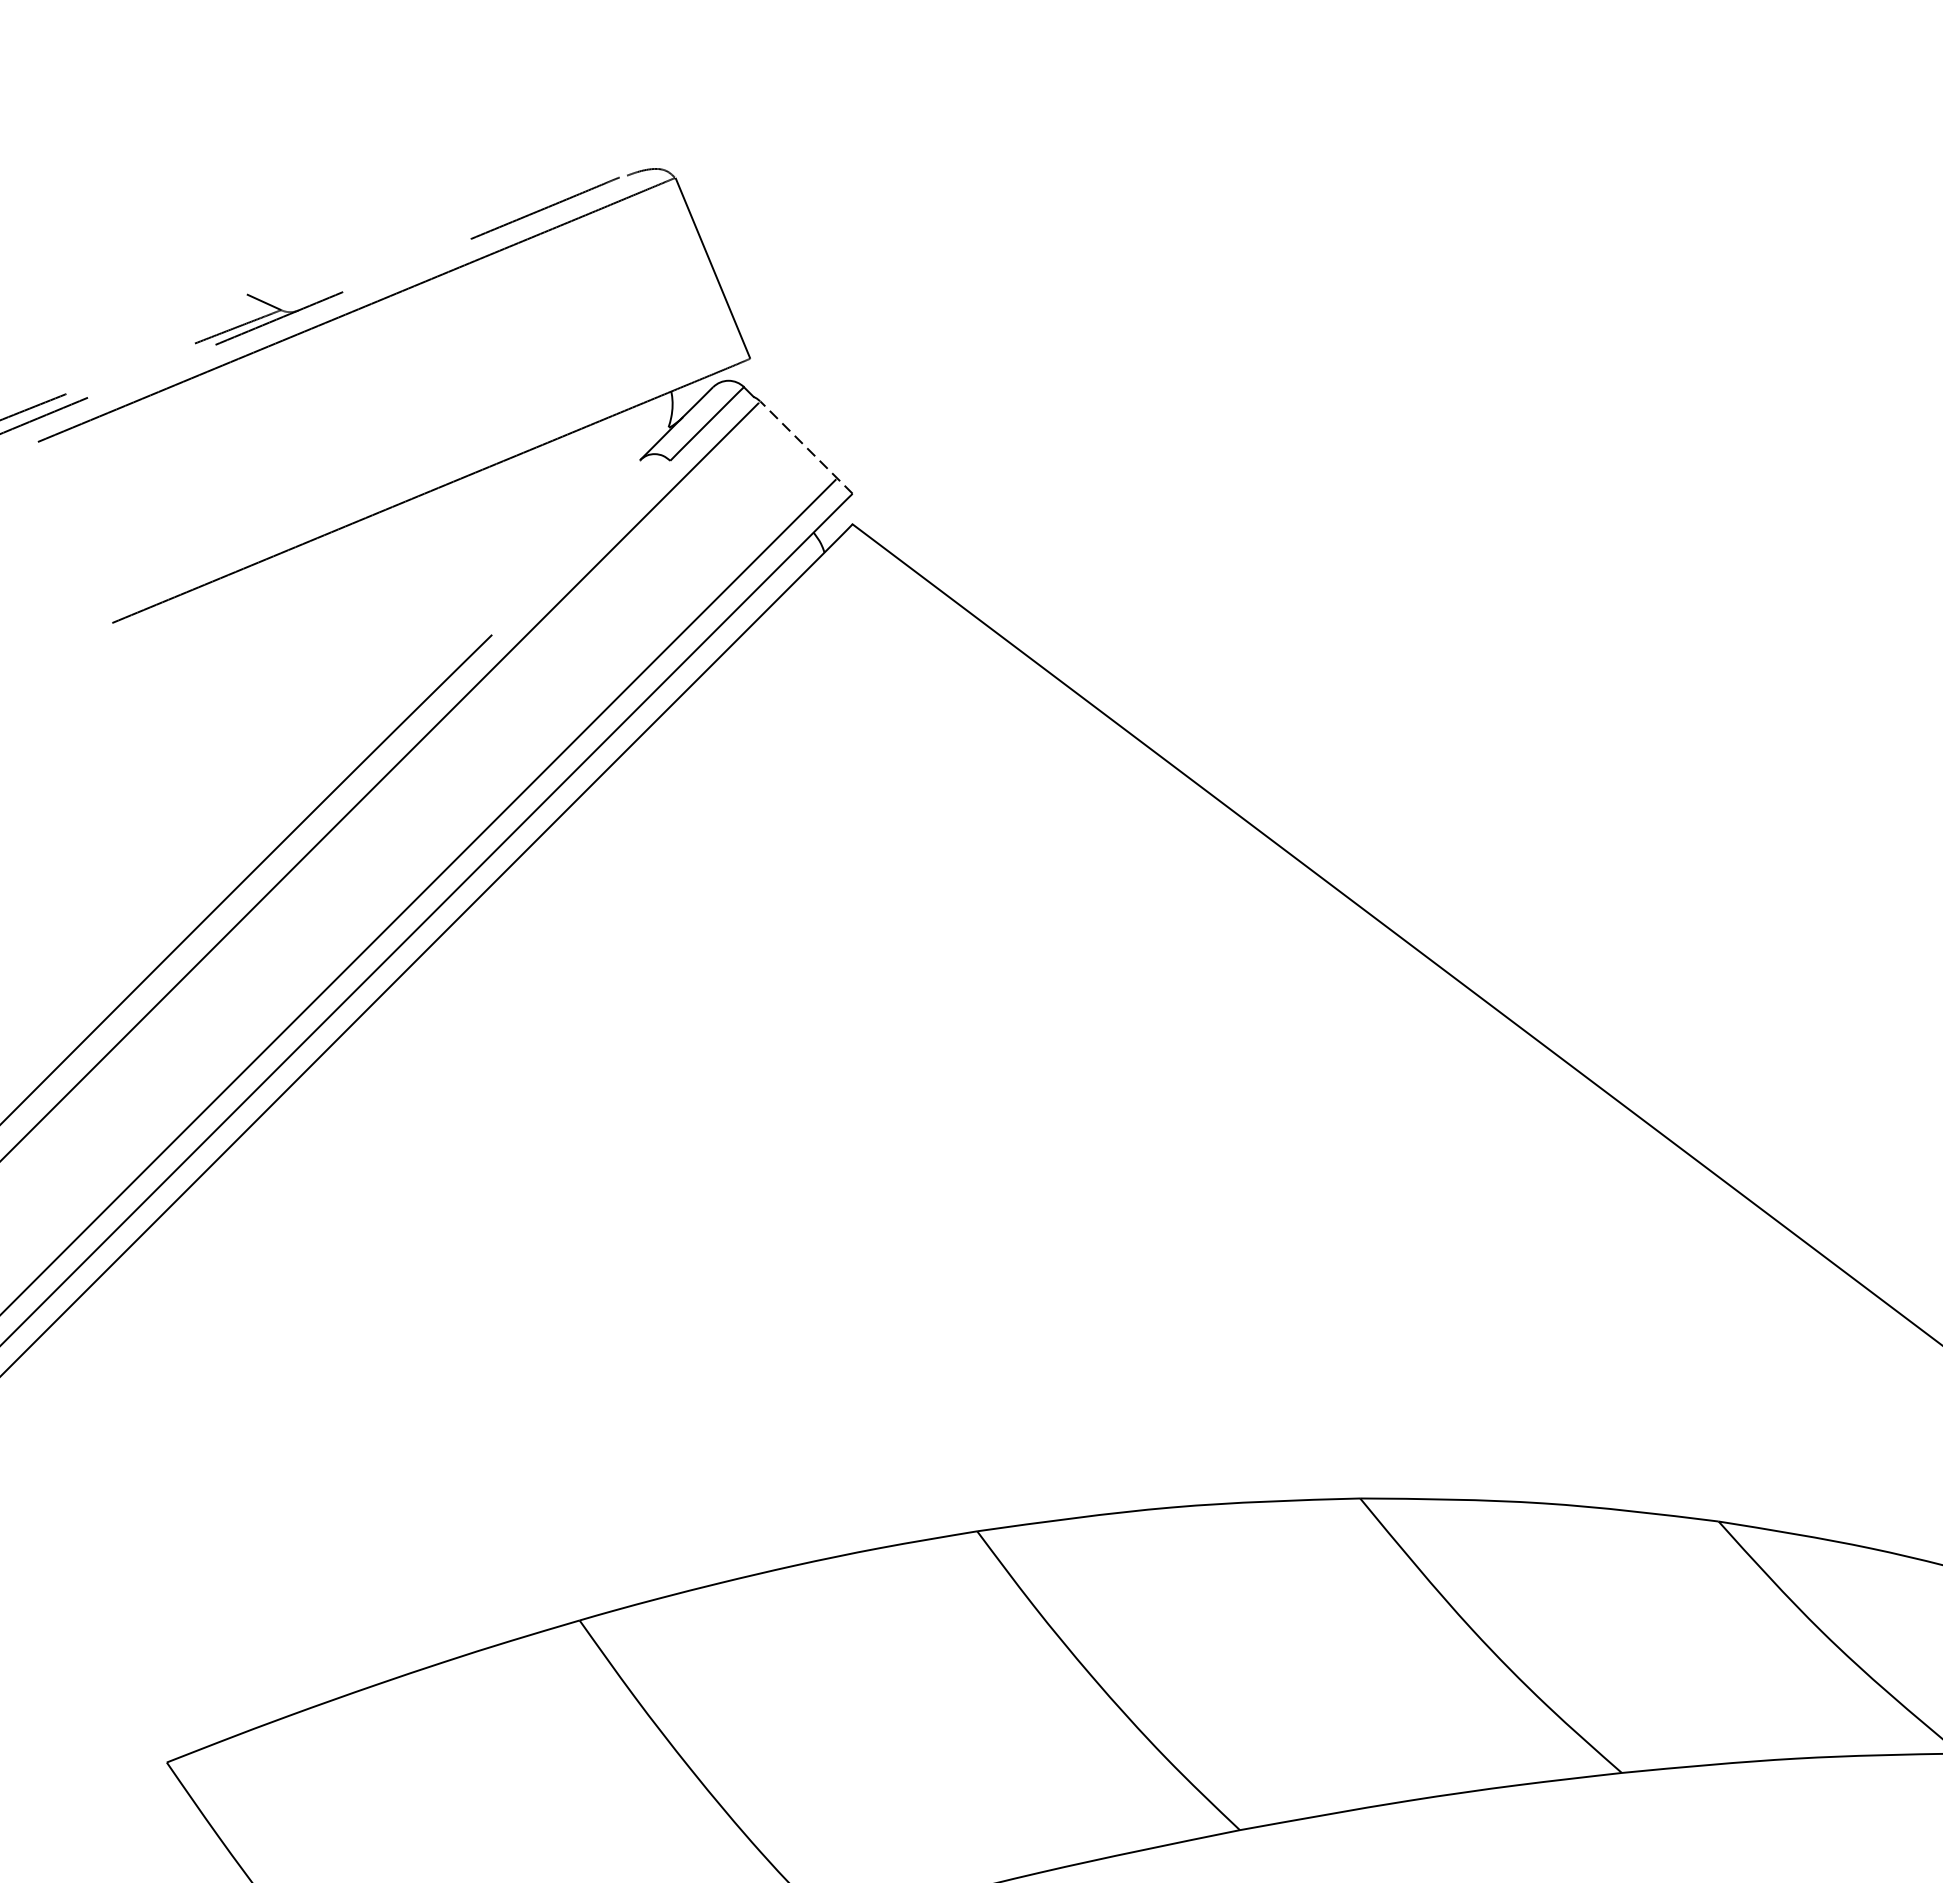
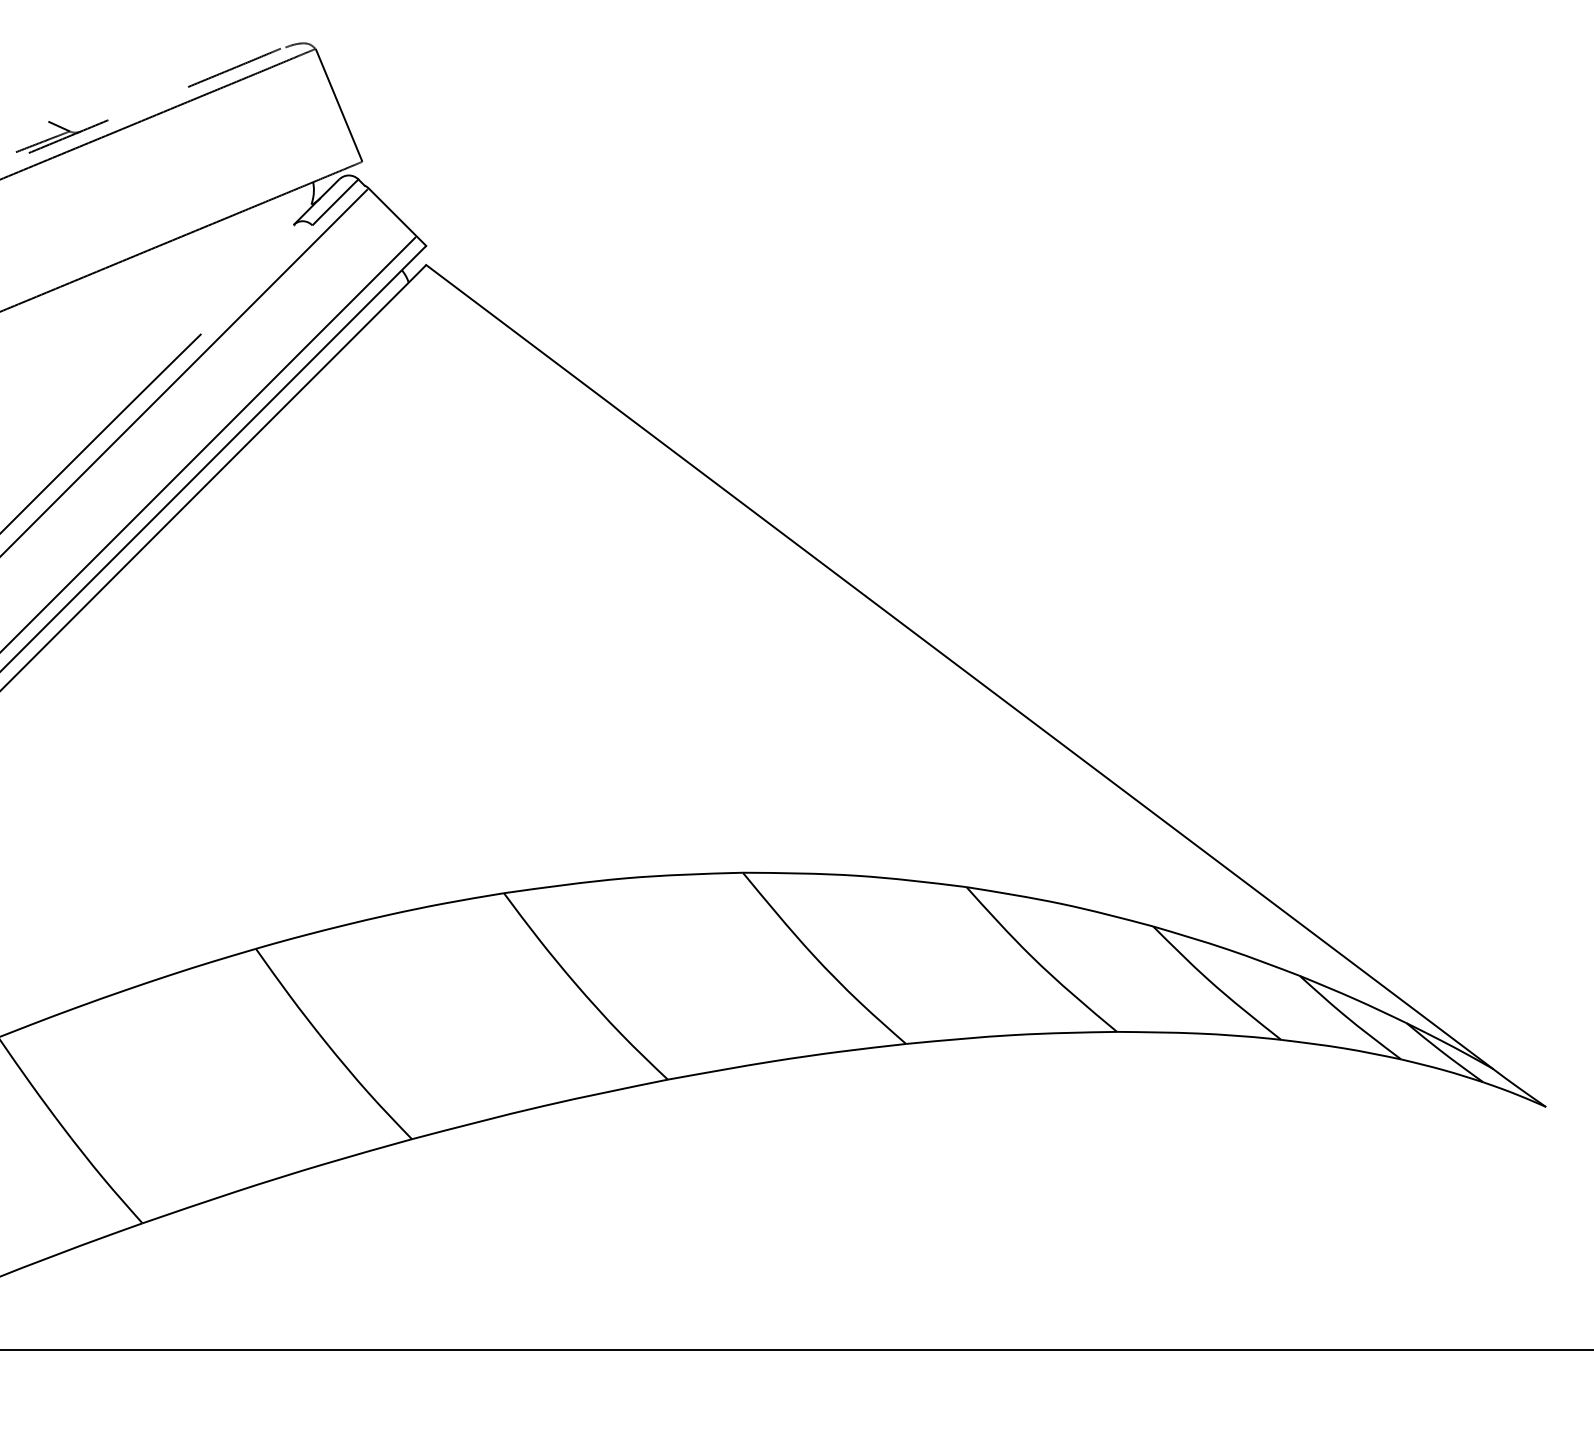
line: (806, 448) -> (397, 217), dashed -> solid

